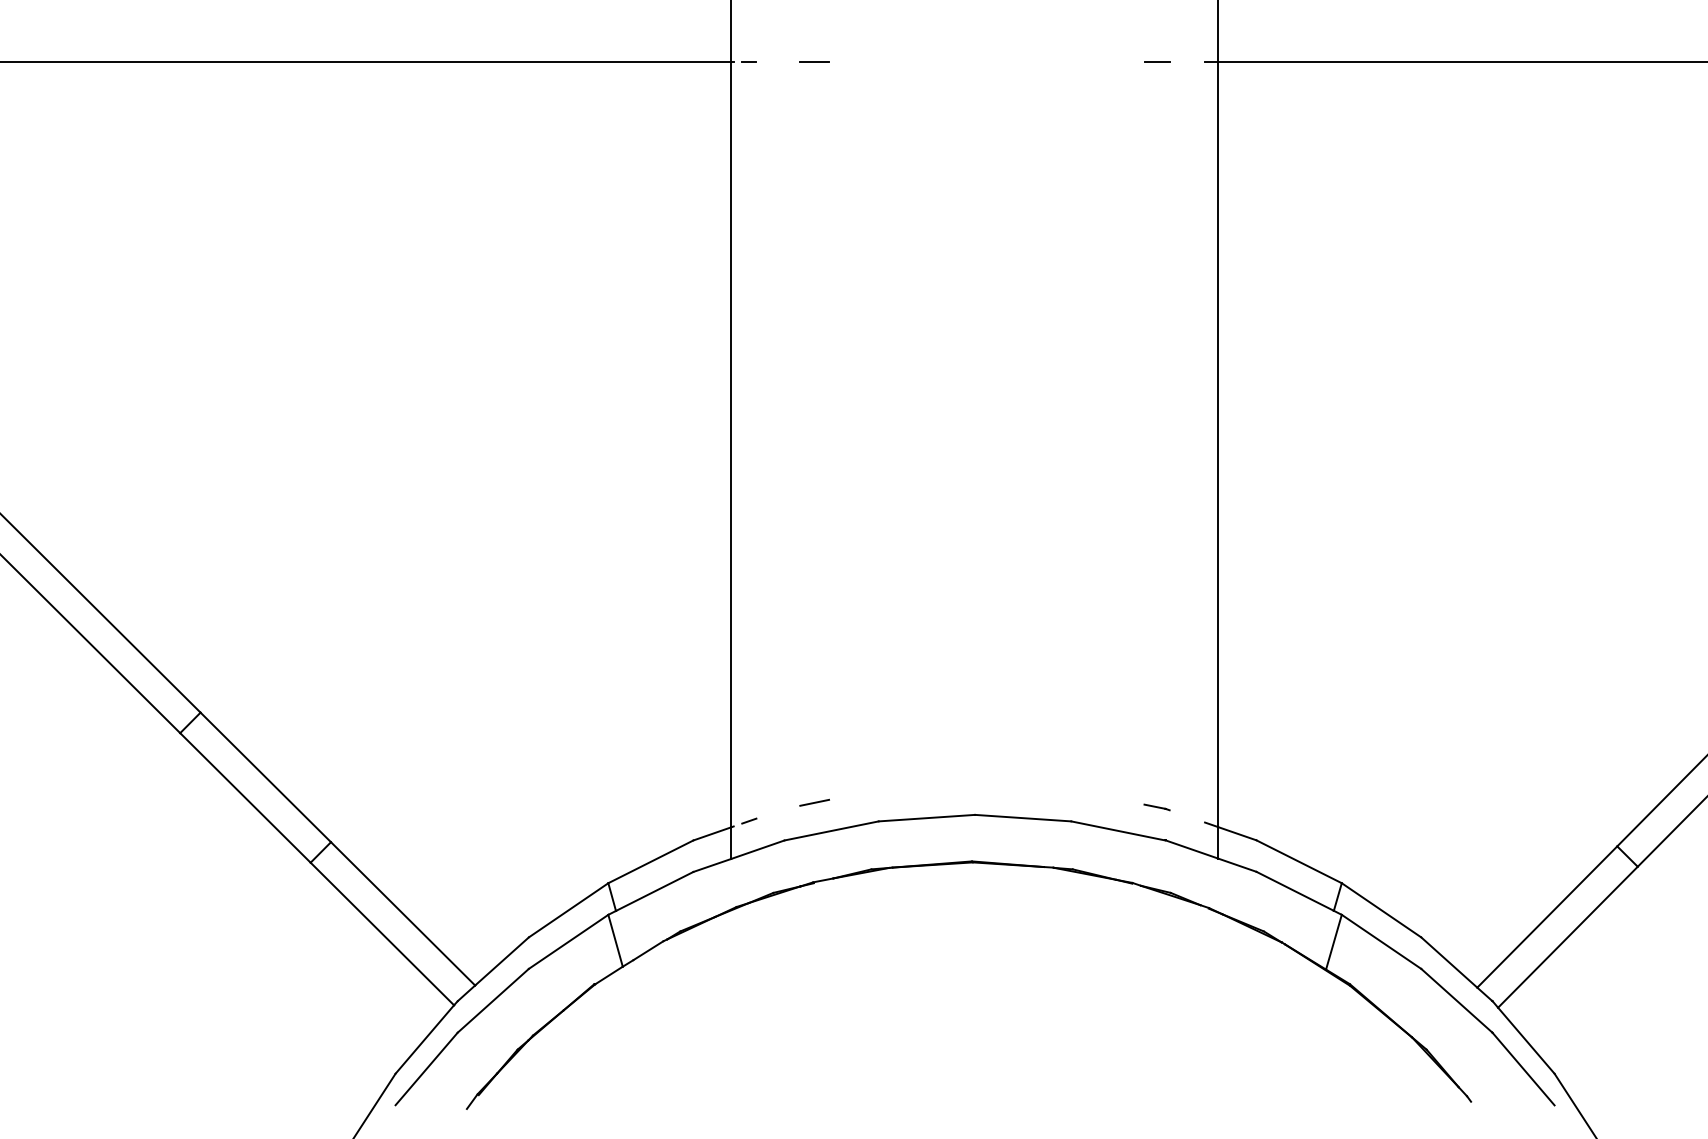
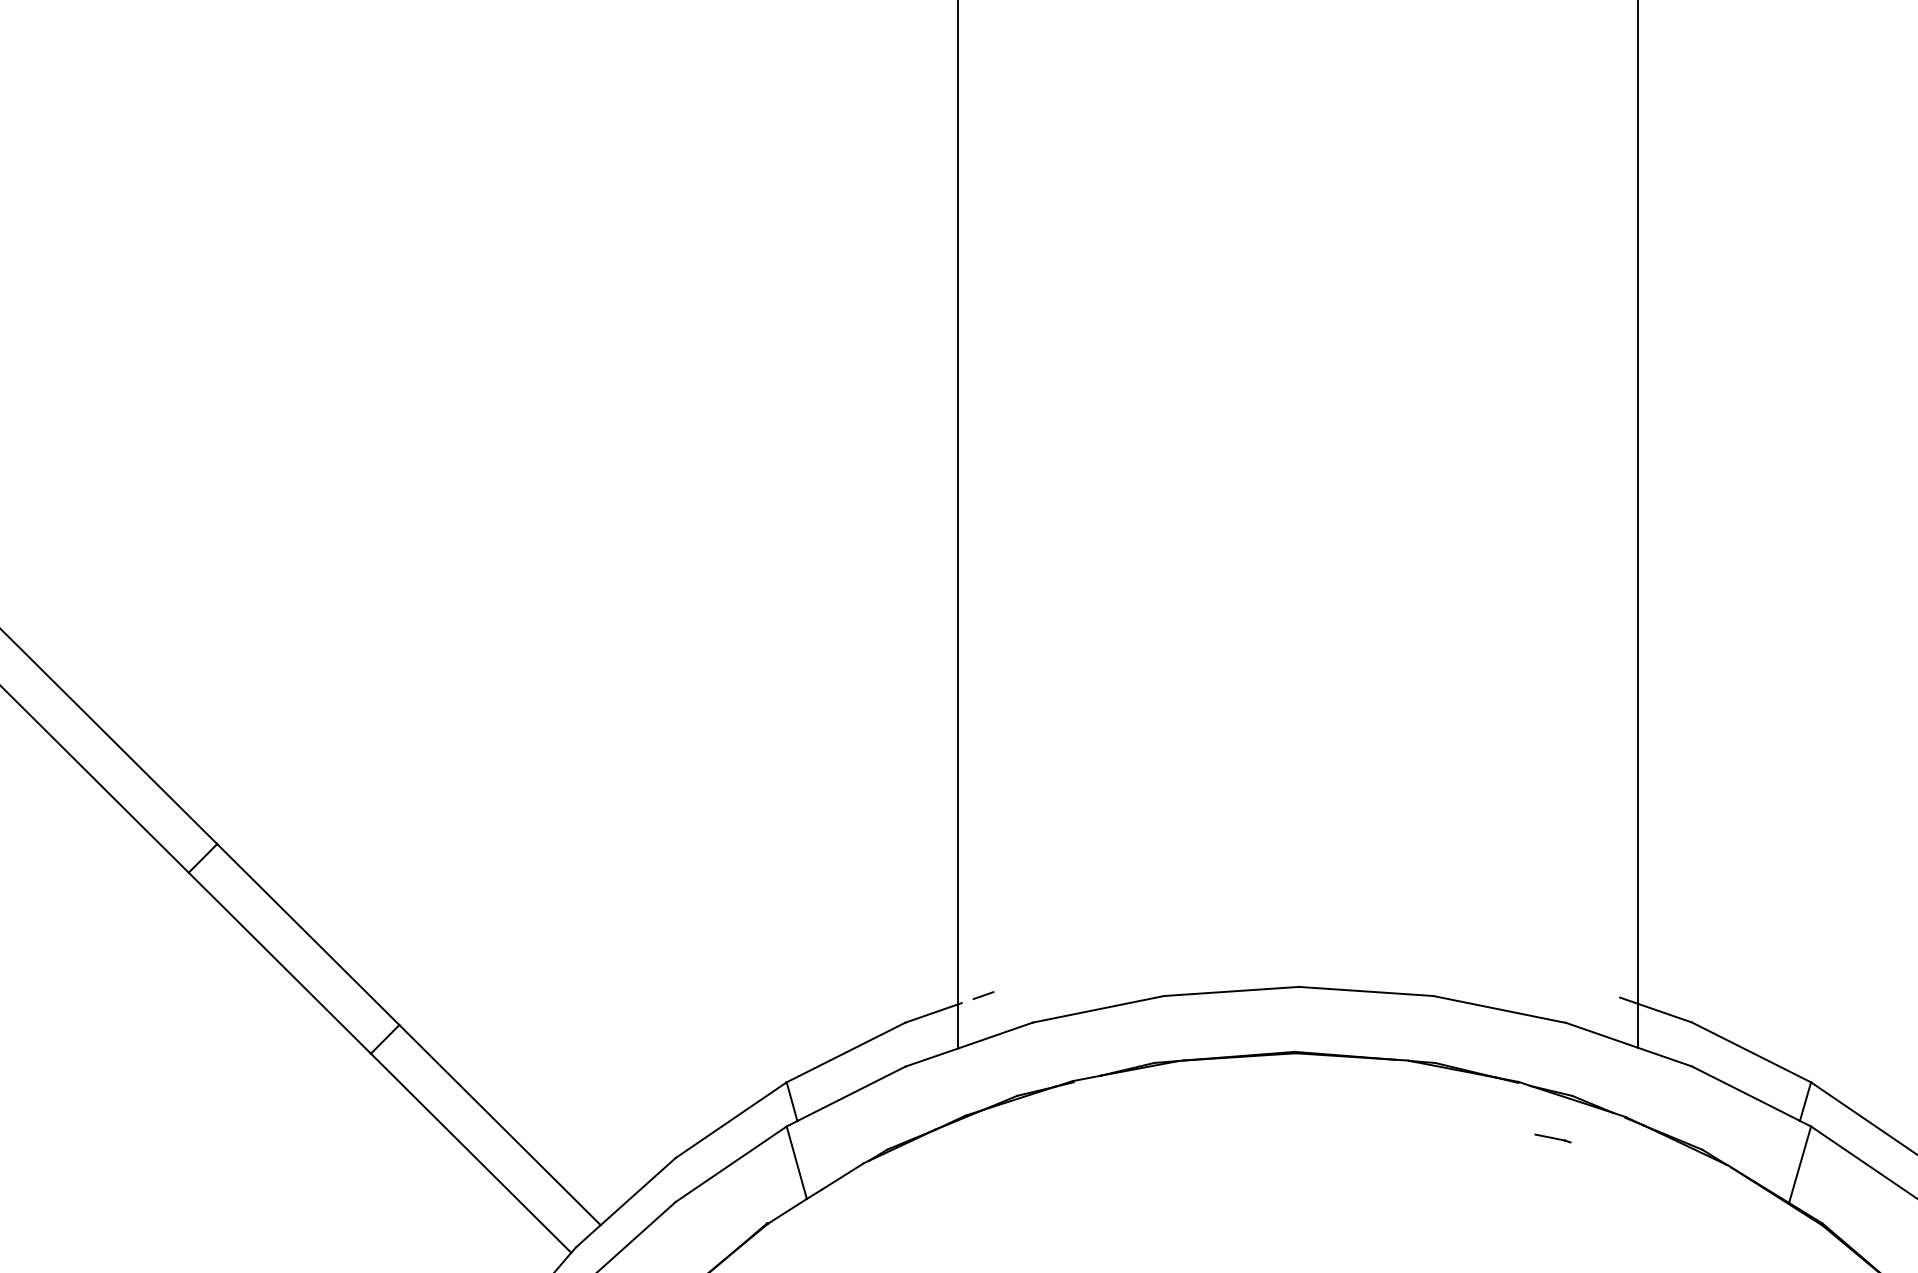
line: (814, 802) -> (1074, 969), removed
line: (1156, 807) -> (1552, 1138), moved

